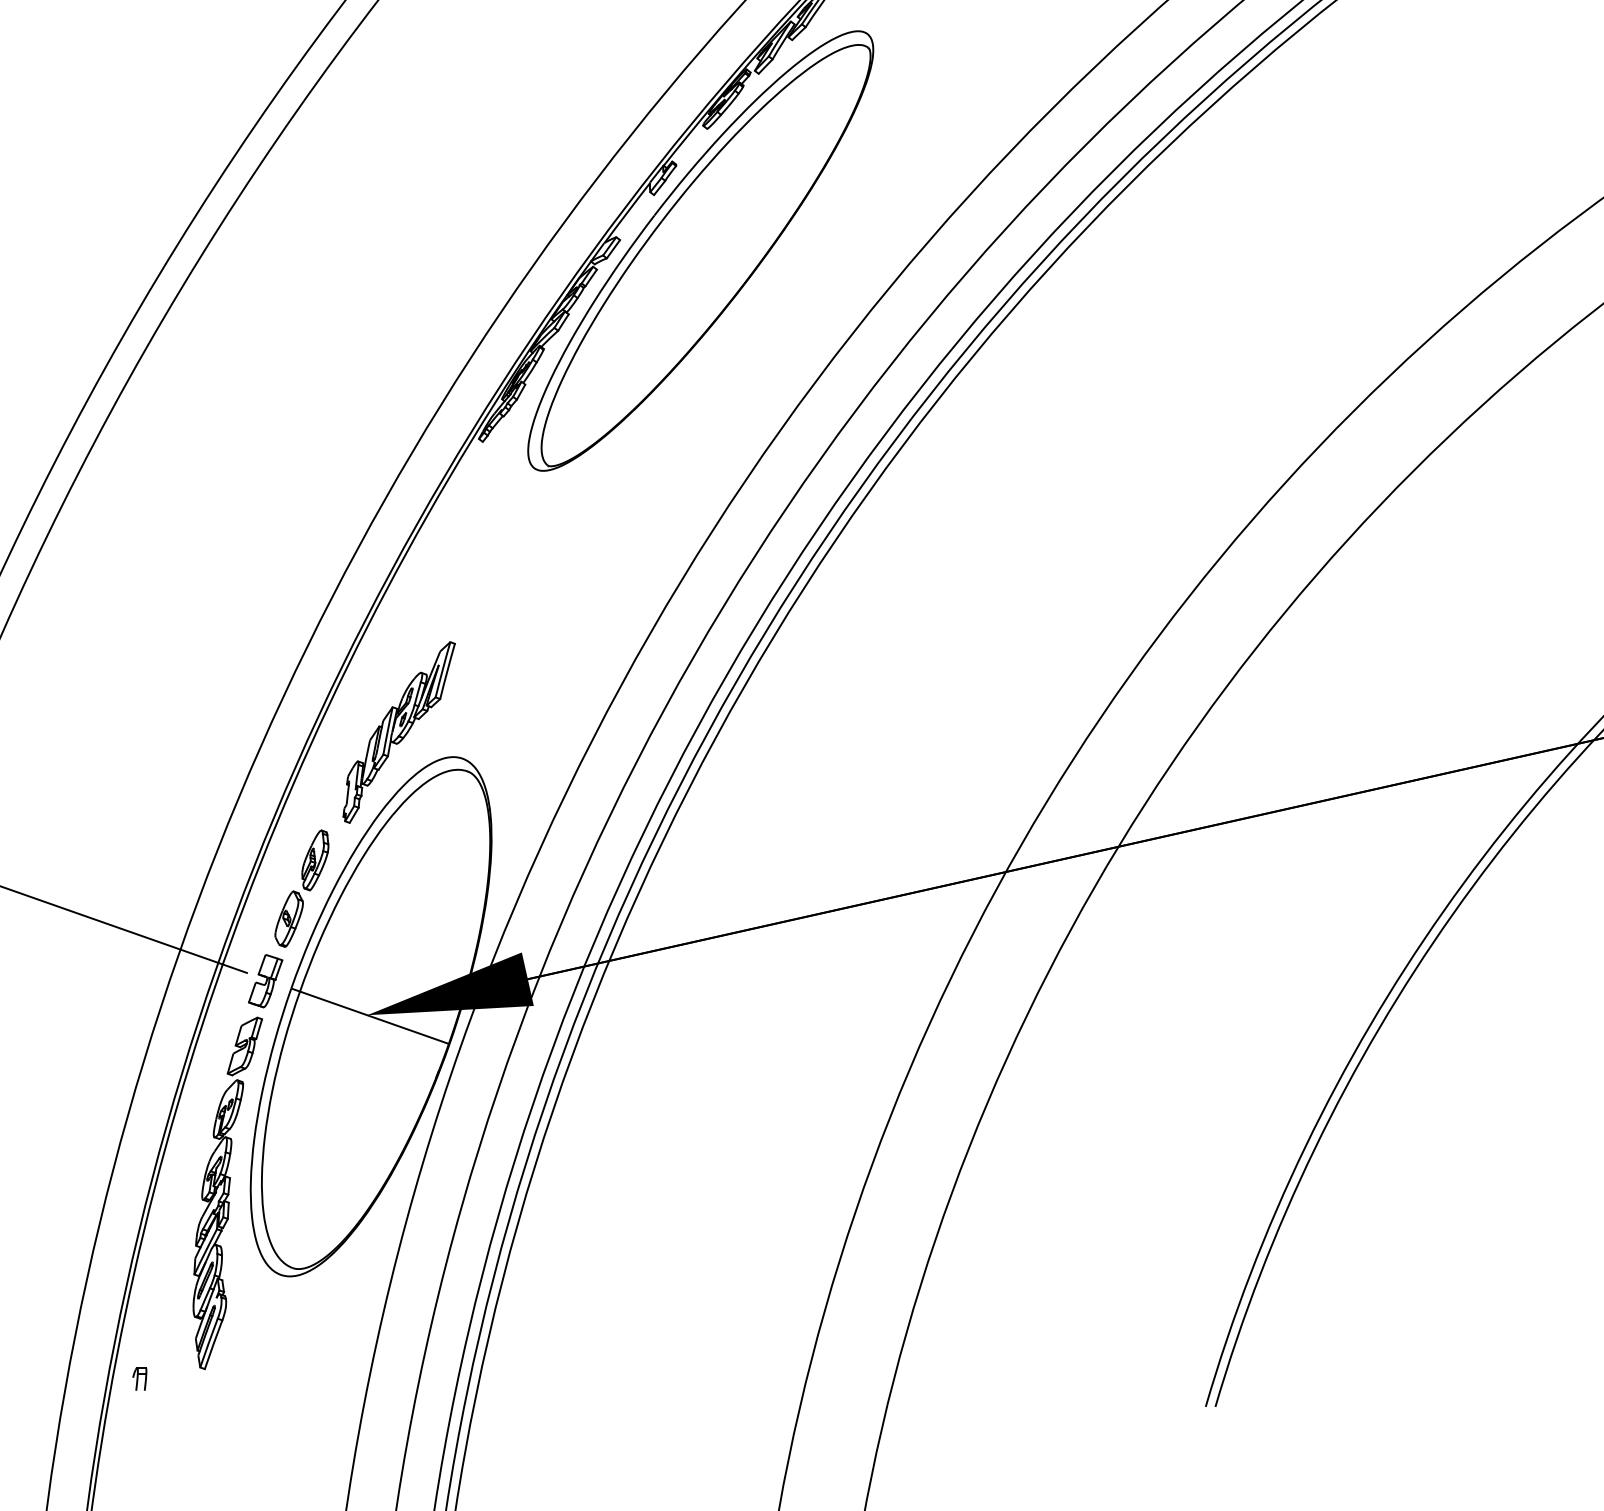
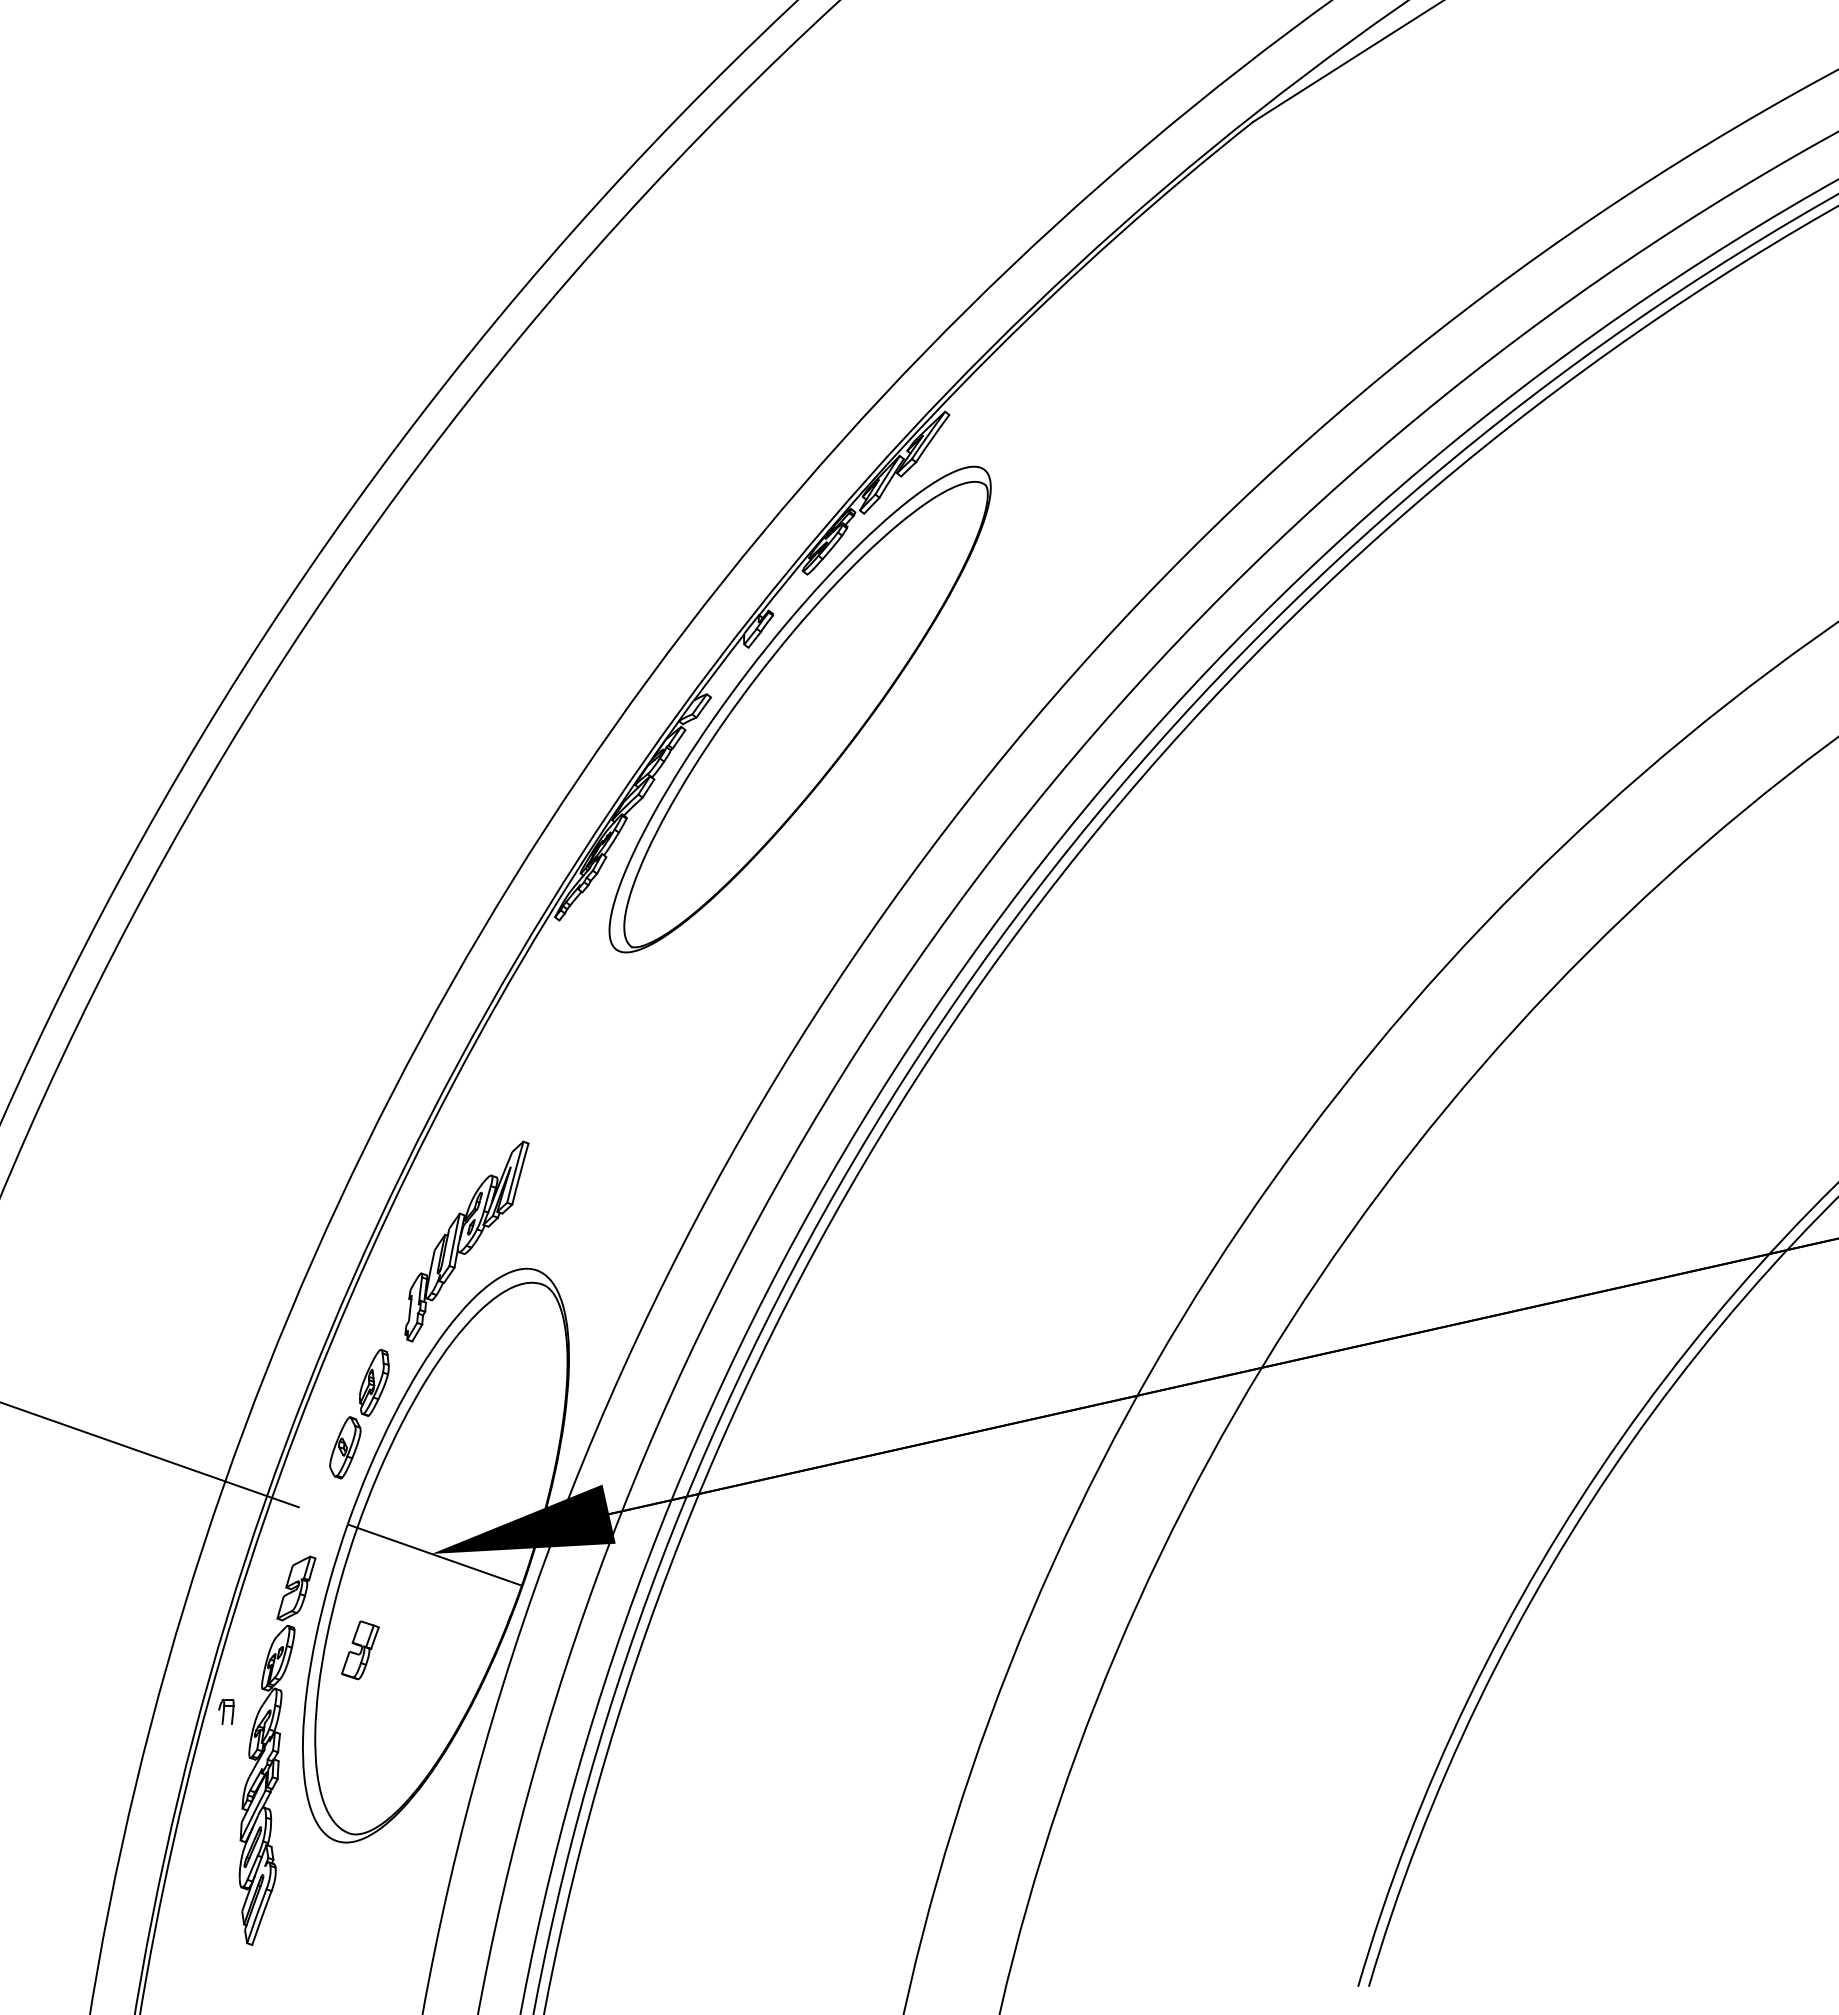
part: (265, 981) -> (360, 1650), moved
part: (139, 1378) -> (226, 1711), moved

